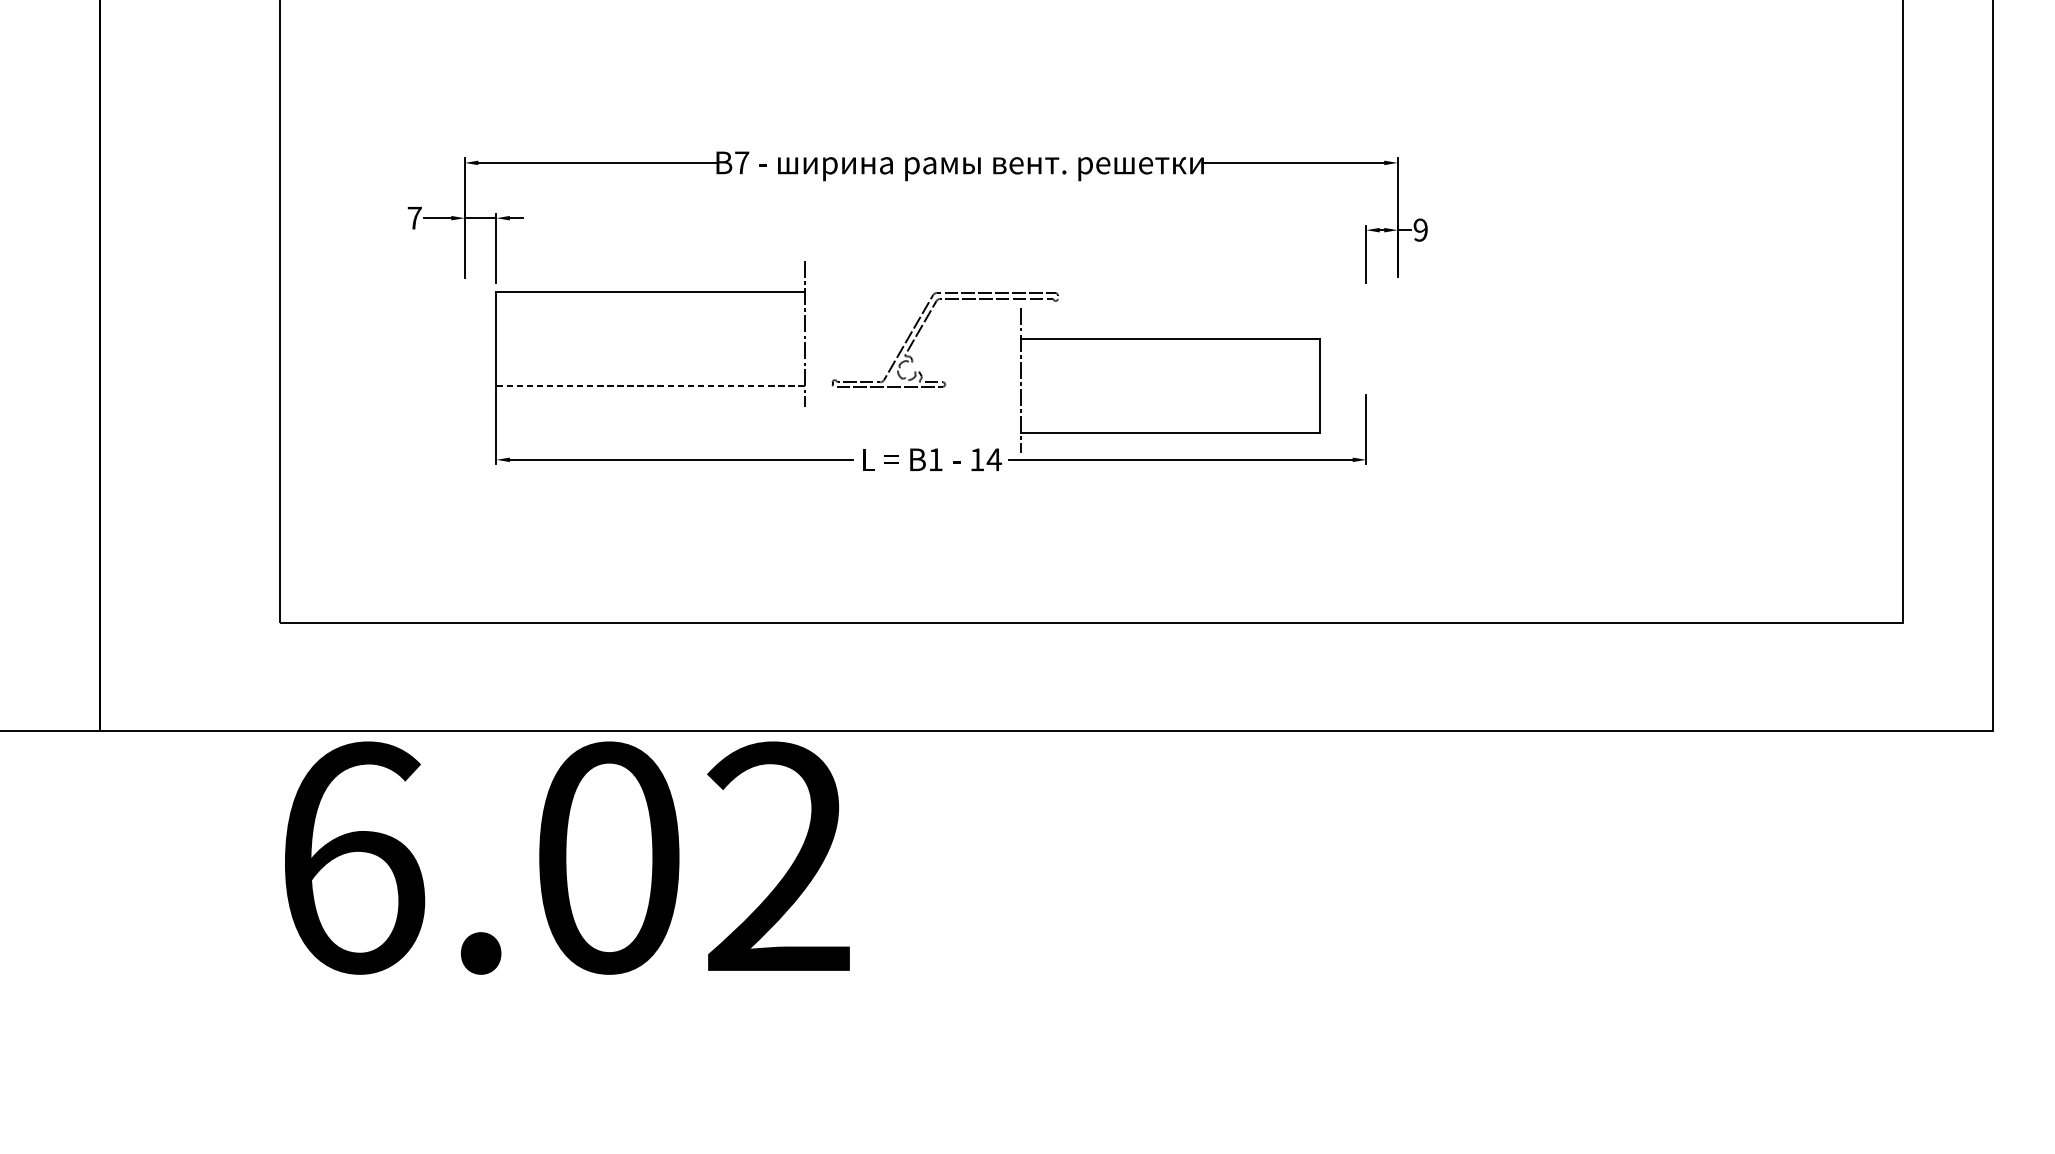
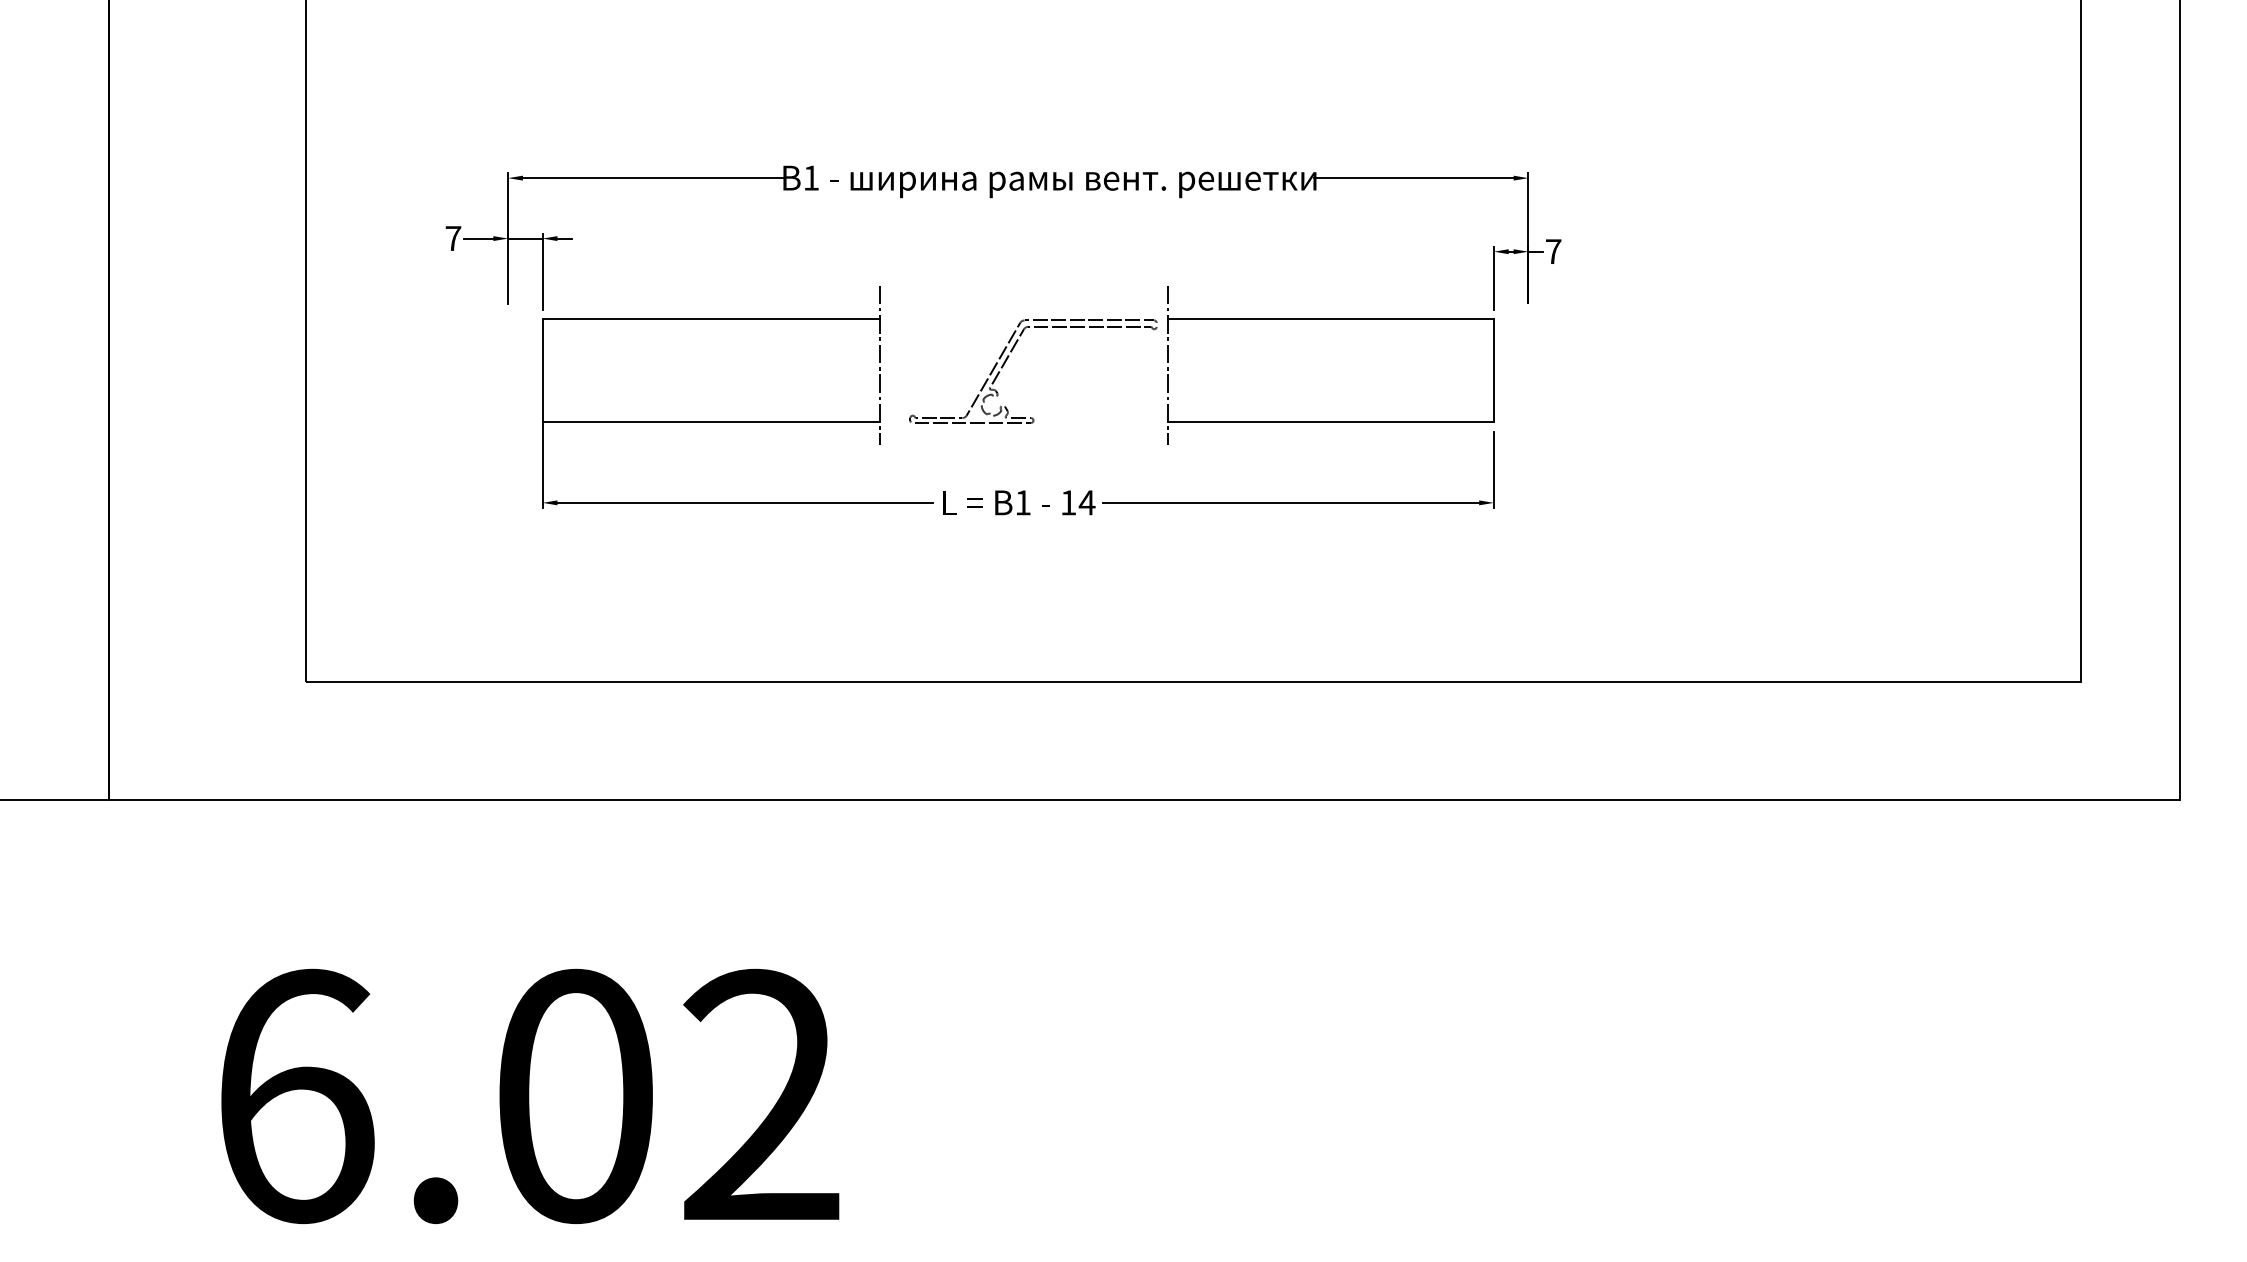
text: (742, 162) -> (811, 177), B7 -> B1
text: (1420, 229) -> (1553, 251), 9 -> 7
part: (1170, 338) -> (1330, 319), moved
line: (650, 386) -> (711, 422), dashed -> solid
text: (567, 857) -> (530, 1095), moved

